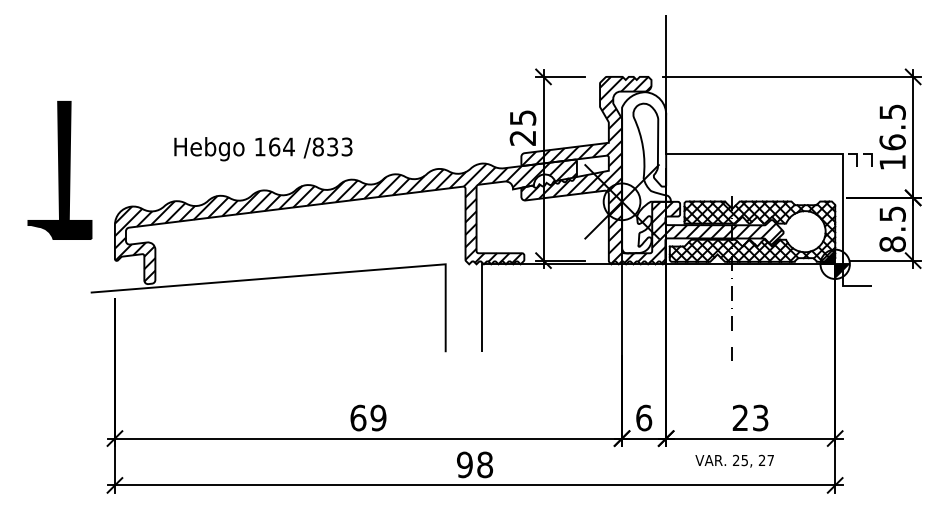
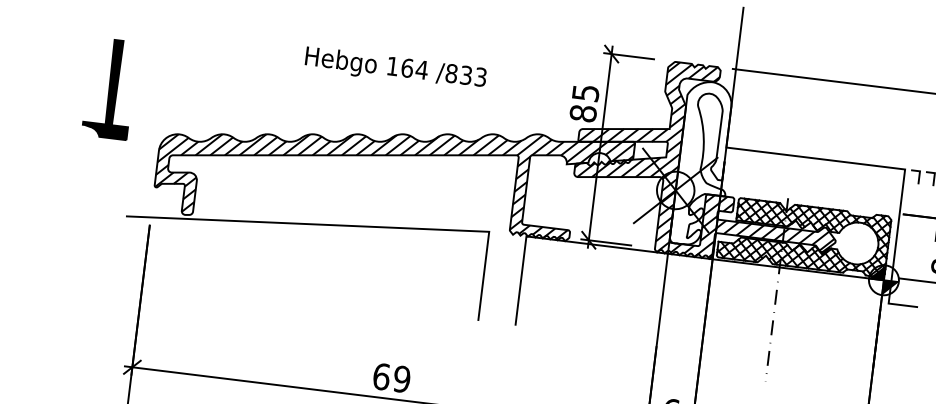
text: (522, 137) -> (582, 112), 25 -> 85
text: (263, 149) -> (395, 69), moved
part: (59, 170) -> (109, 88), size x0.7

